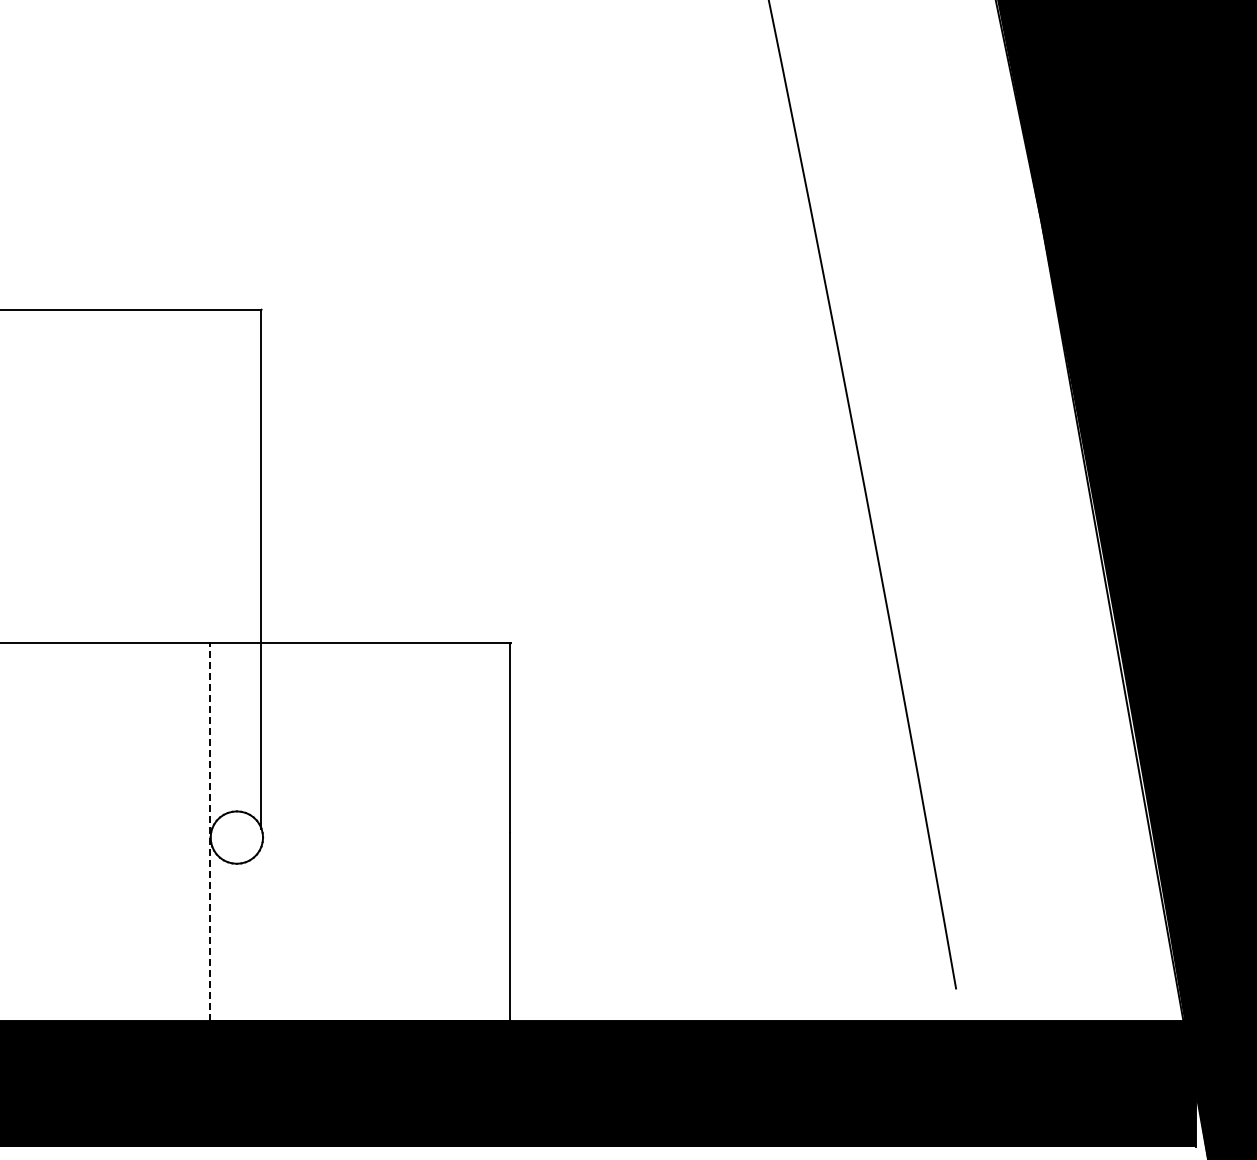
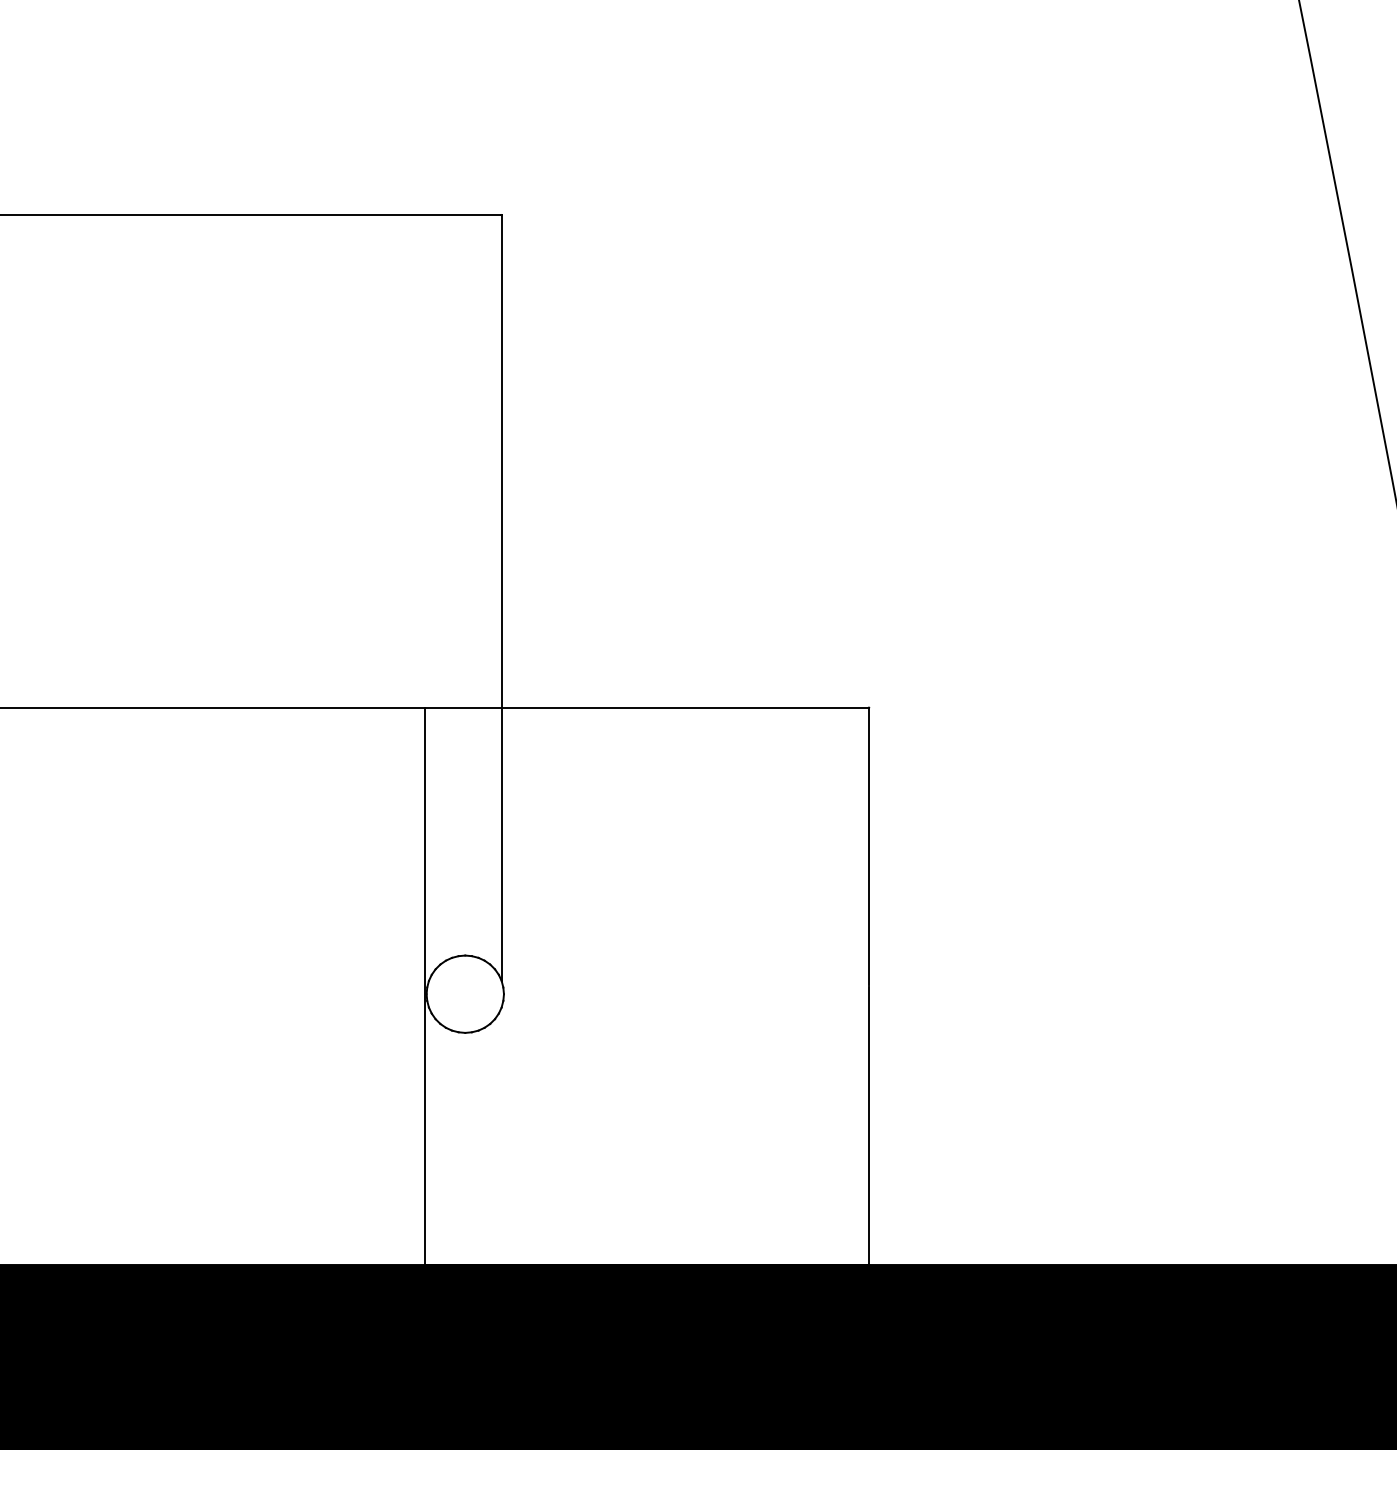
line: (209, 832) -> (424, 986), dashed -> solid

